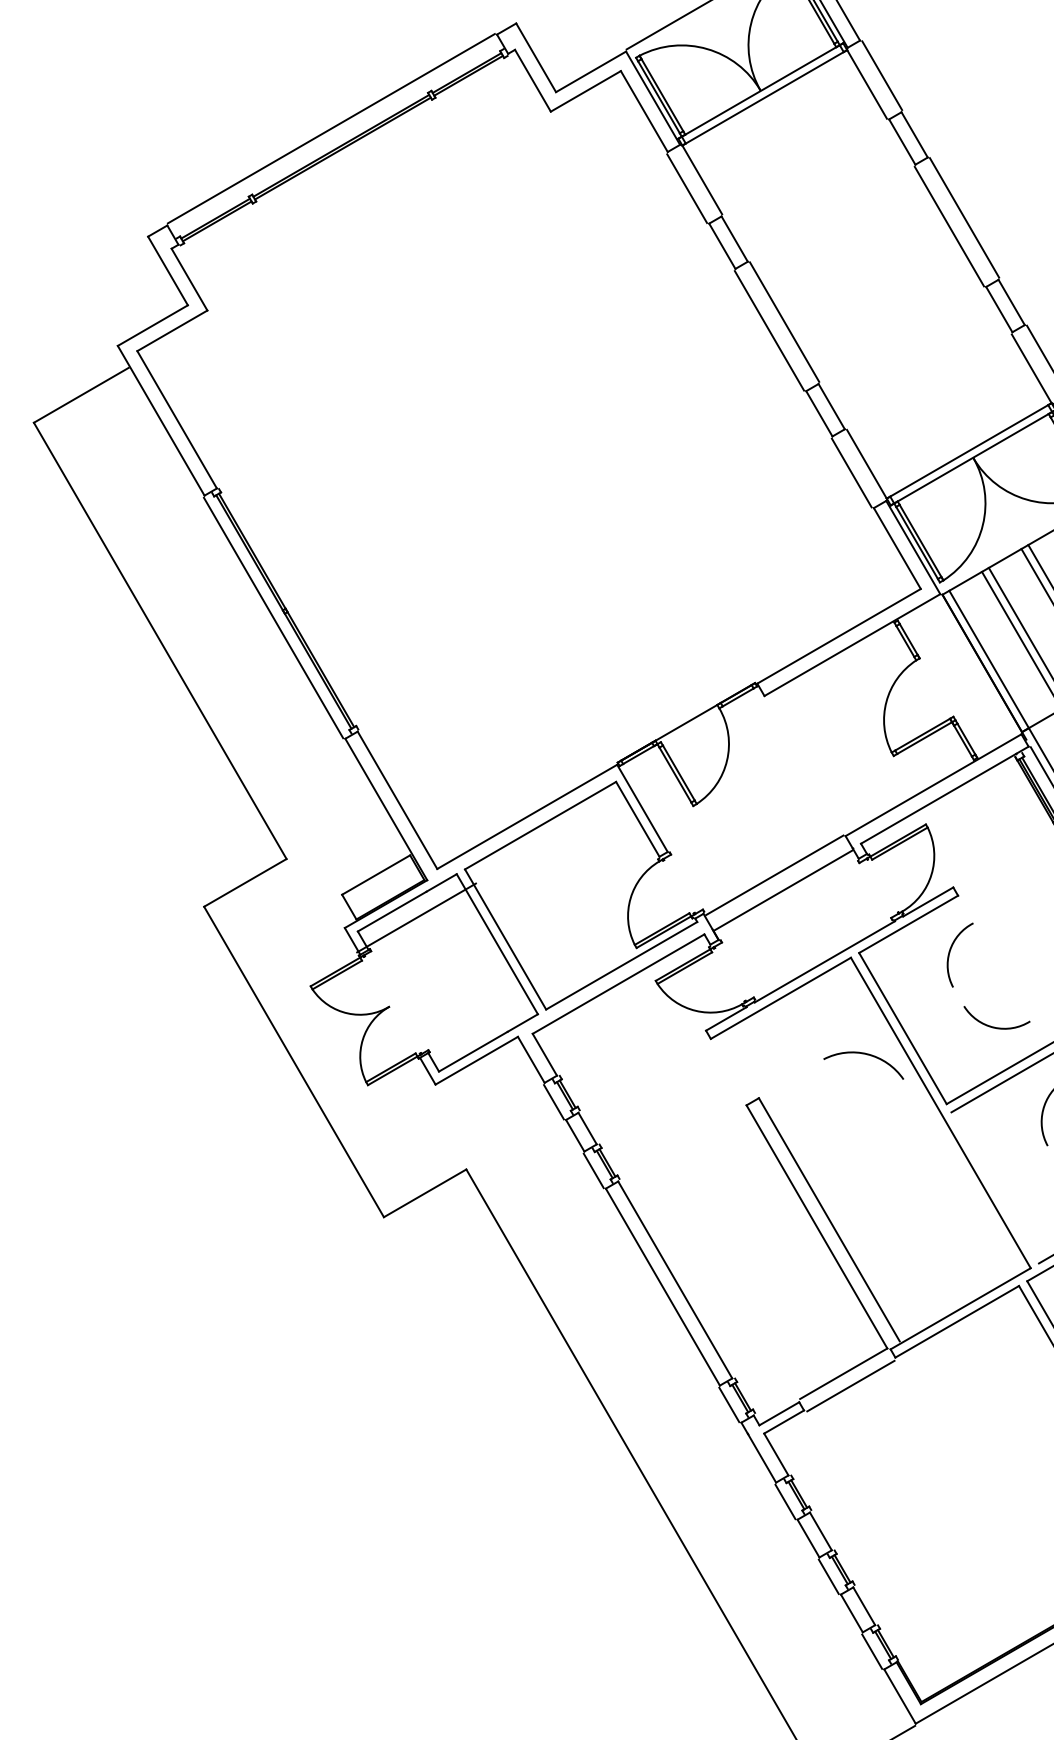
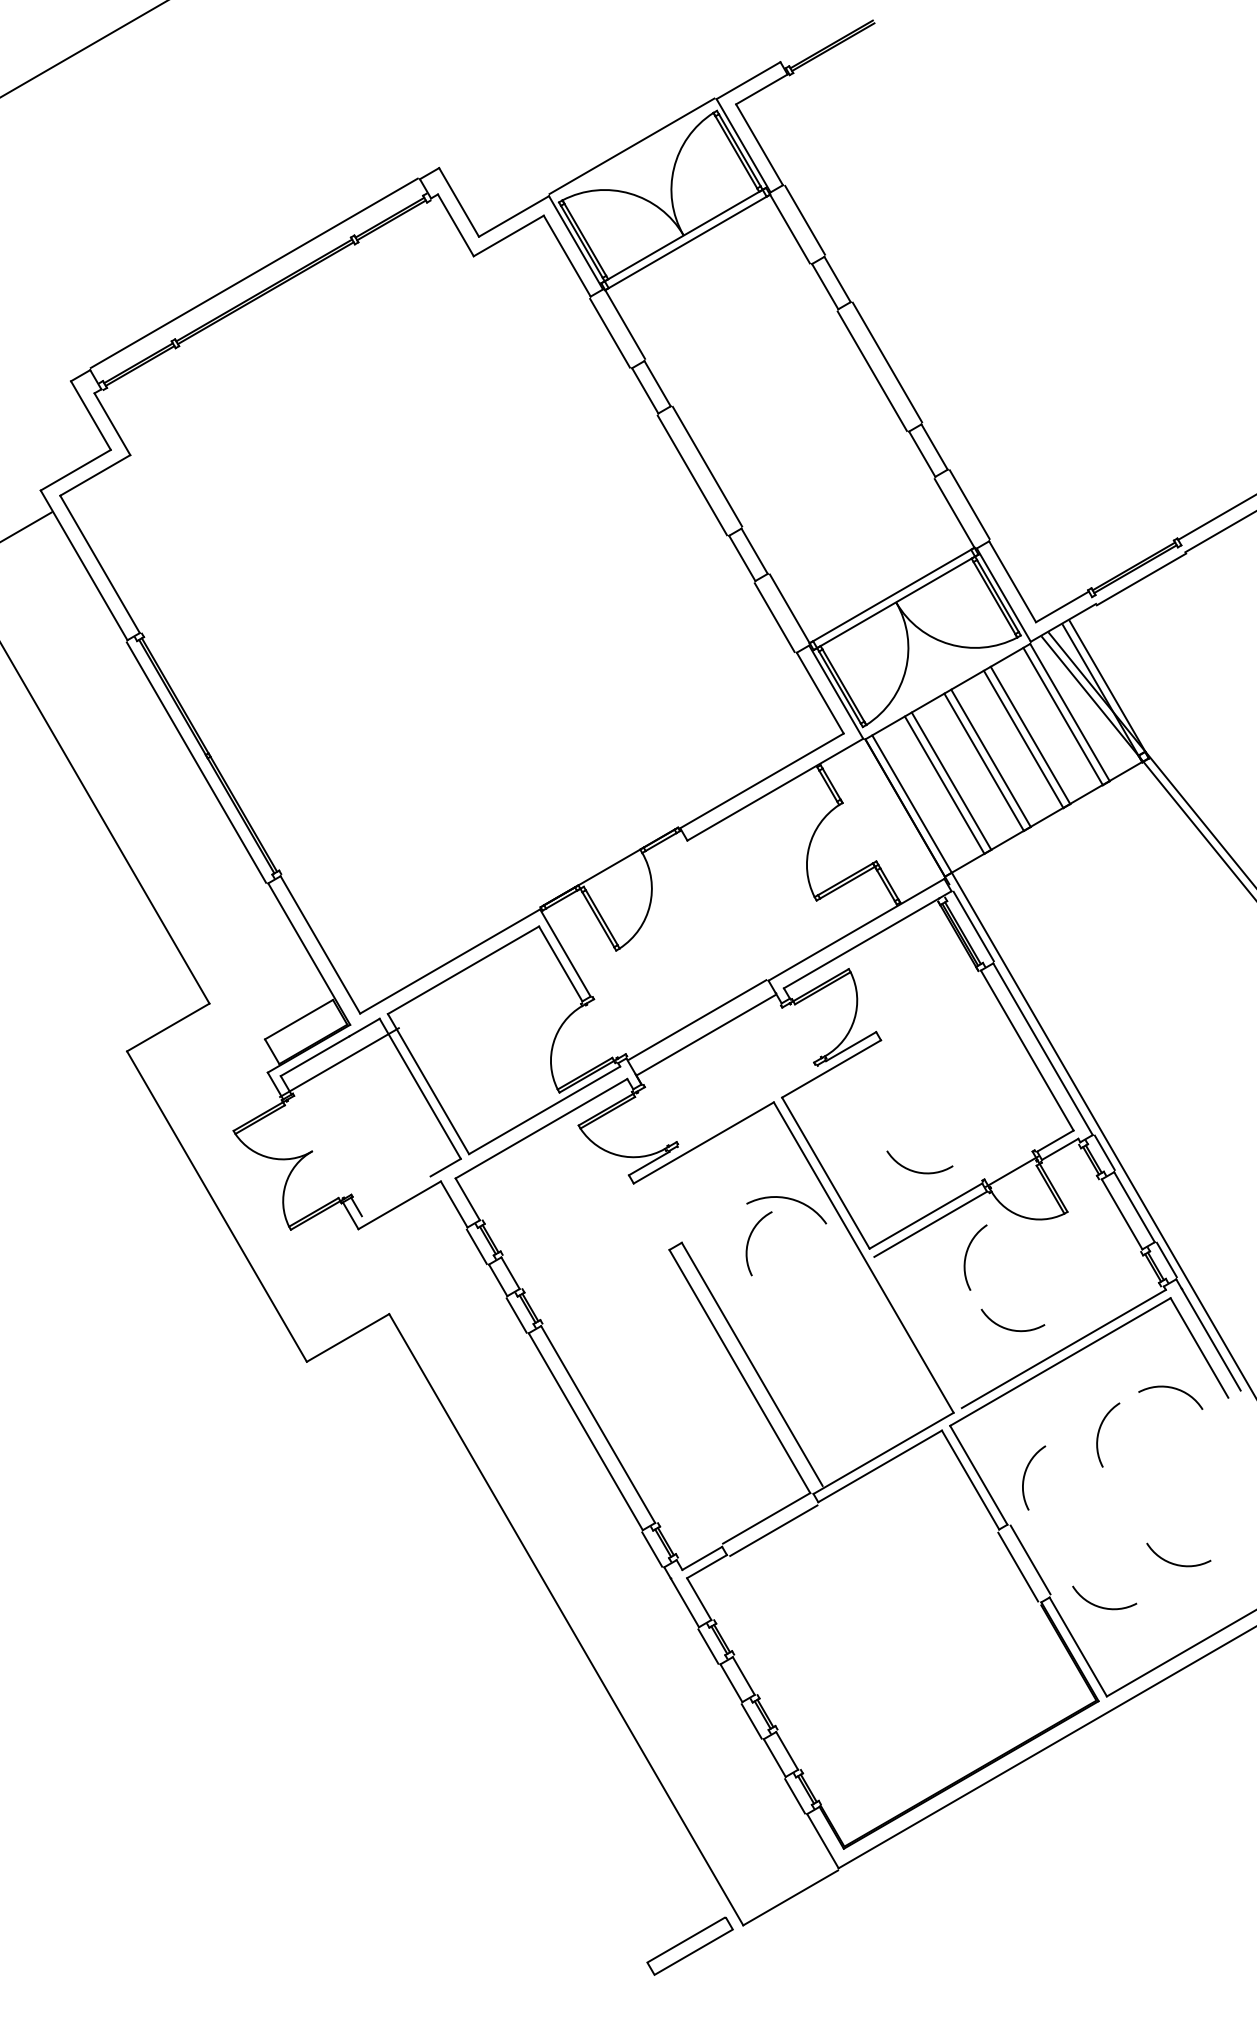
arc: (950, 952) -> (749, 1241), moved
line: (824, 961) -> (747, 1106), removed
line: (472, 1051) -> (395, 1196), removed

